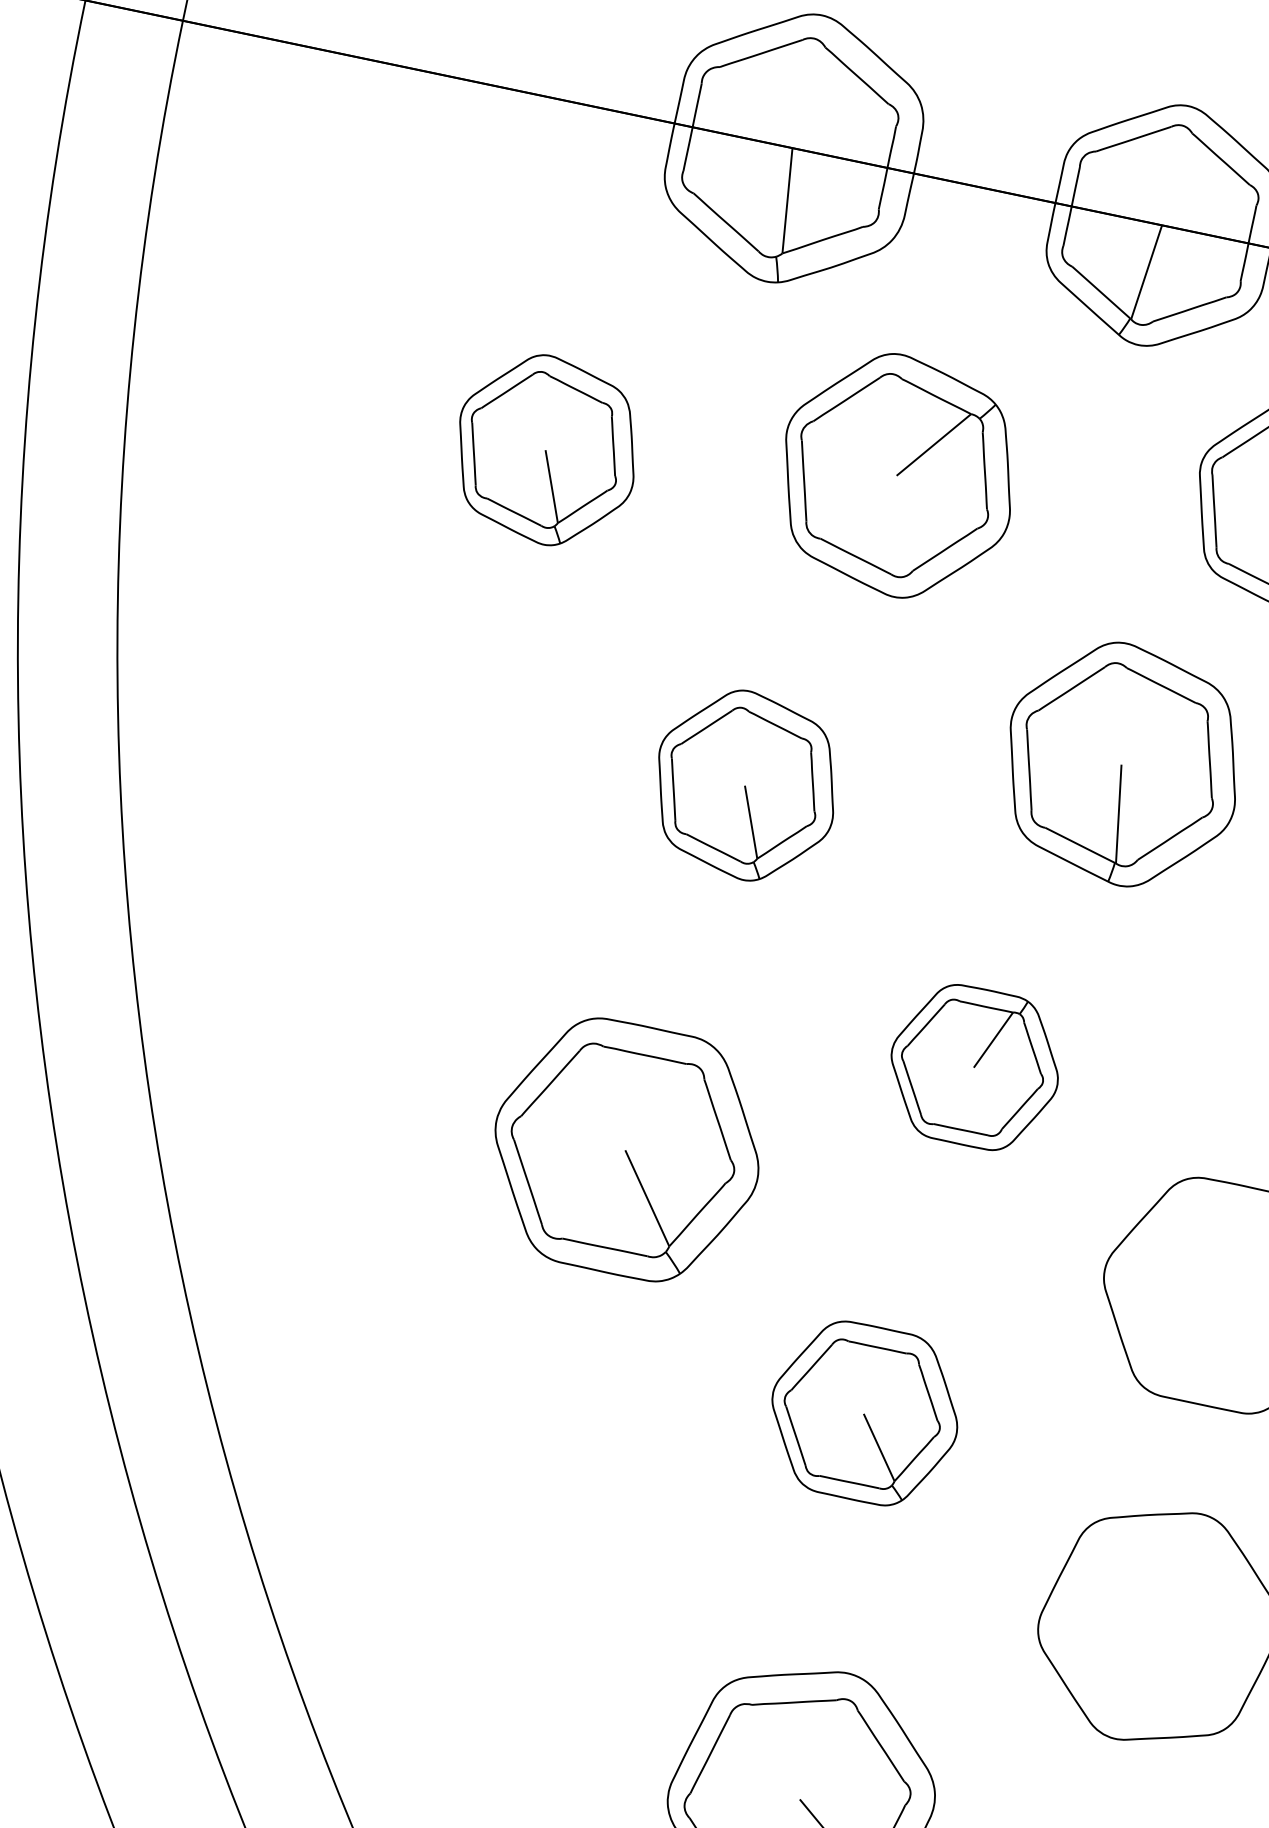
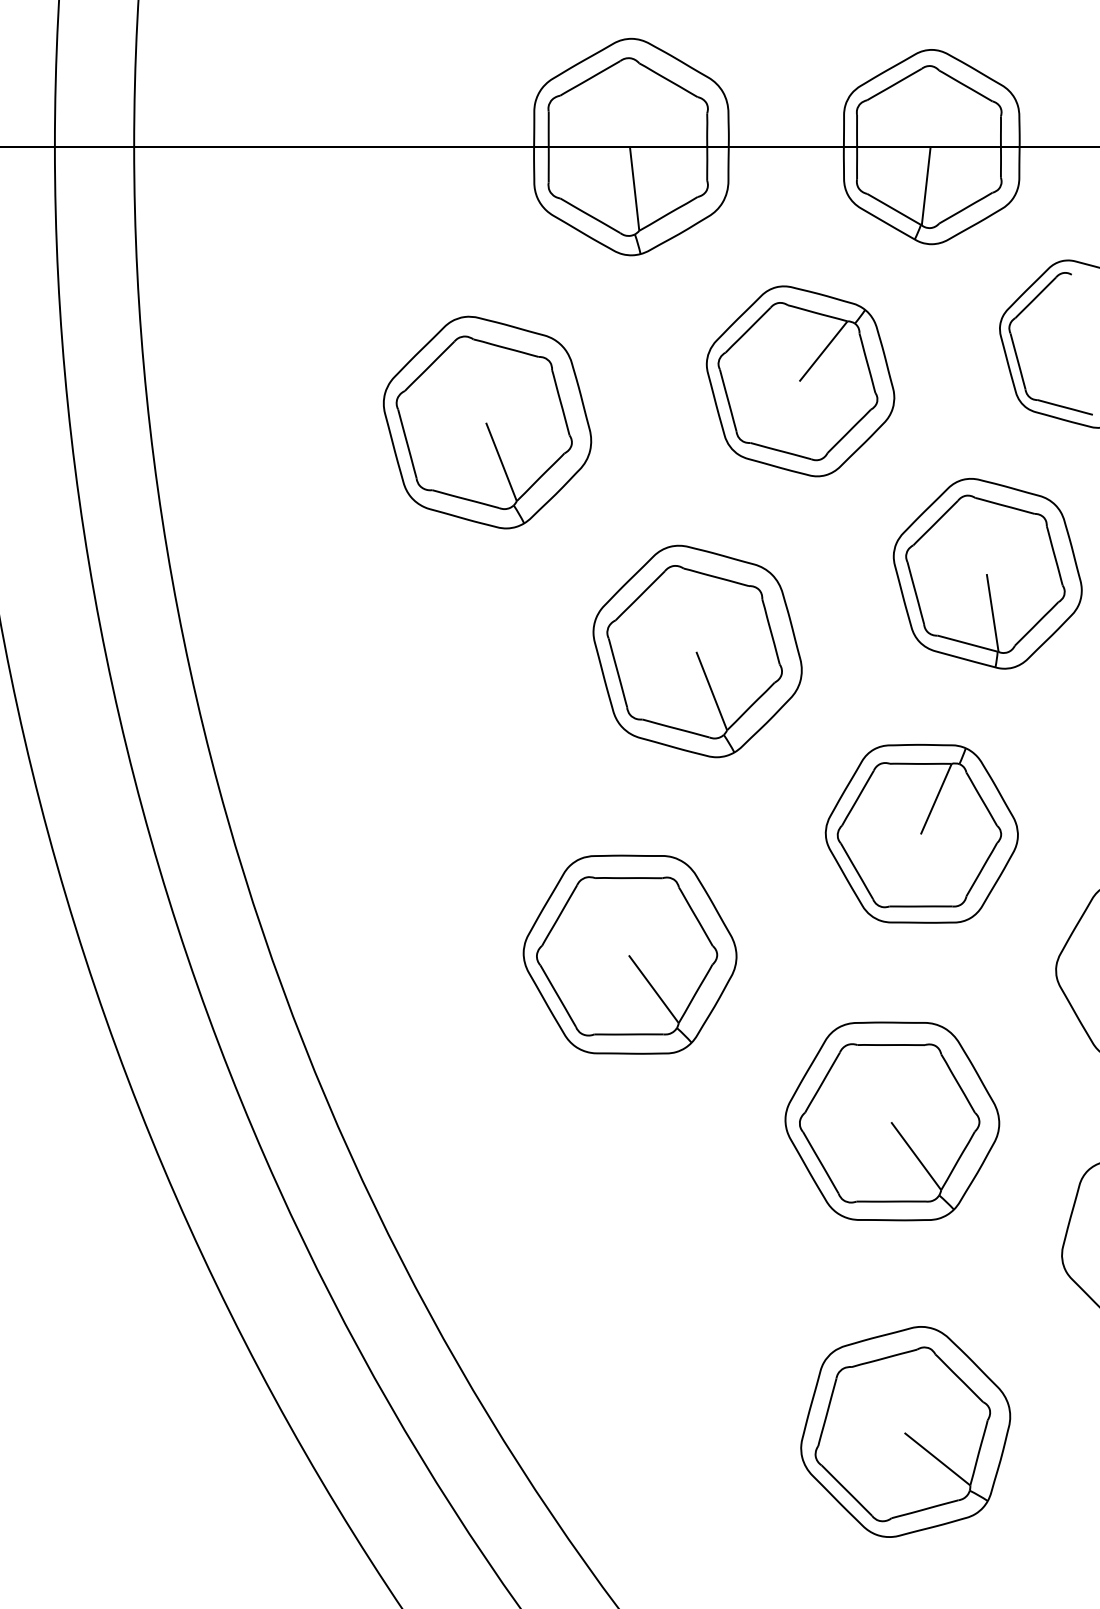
part: (546, 450) -> (487, 422), size x1.43
part: (897, 476) -> (800, 381), moved
part: (745, 785) -> (697, 651), size x1.43
part: (974, 1066) -> (921, 833), size x1.43
part: (626, 1149) -> (629, 954), moved
part: (864, 1413) -> (892, 1121), size x1.43

